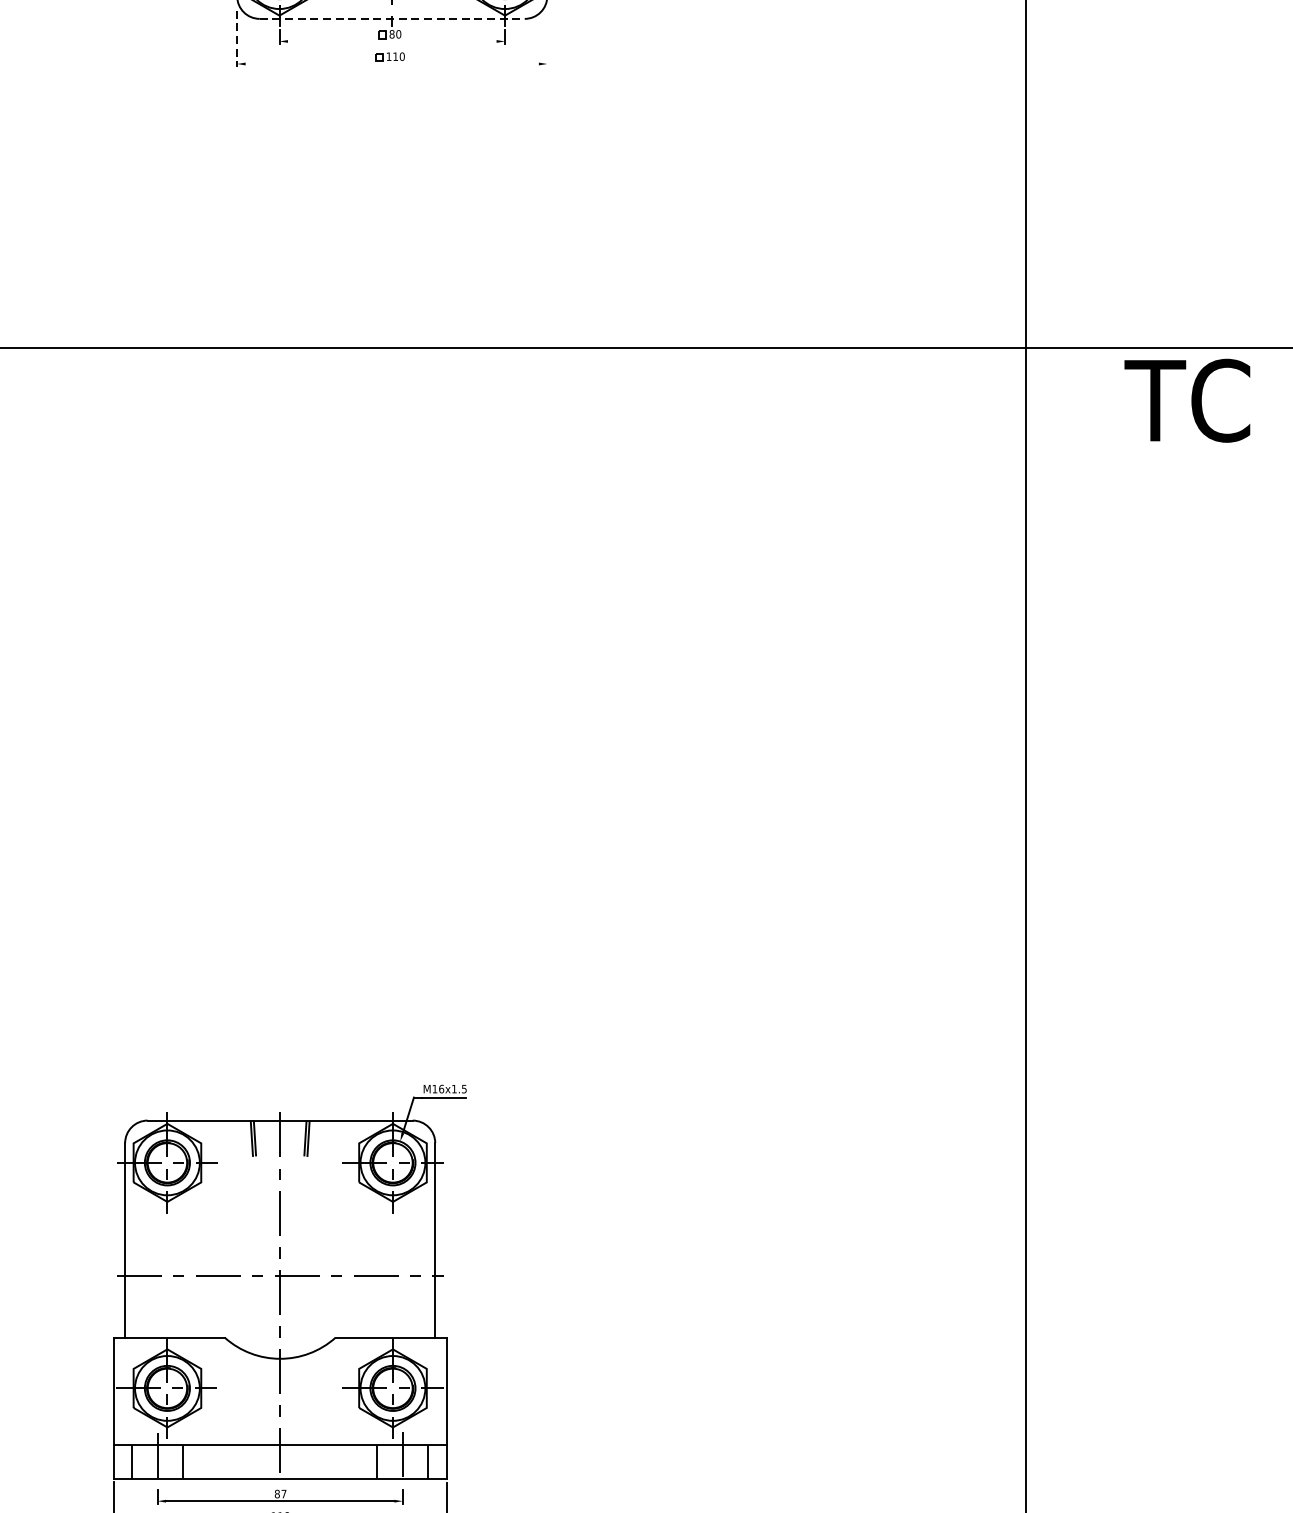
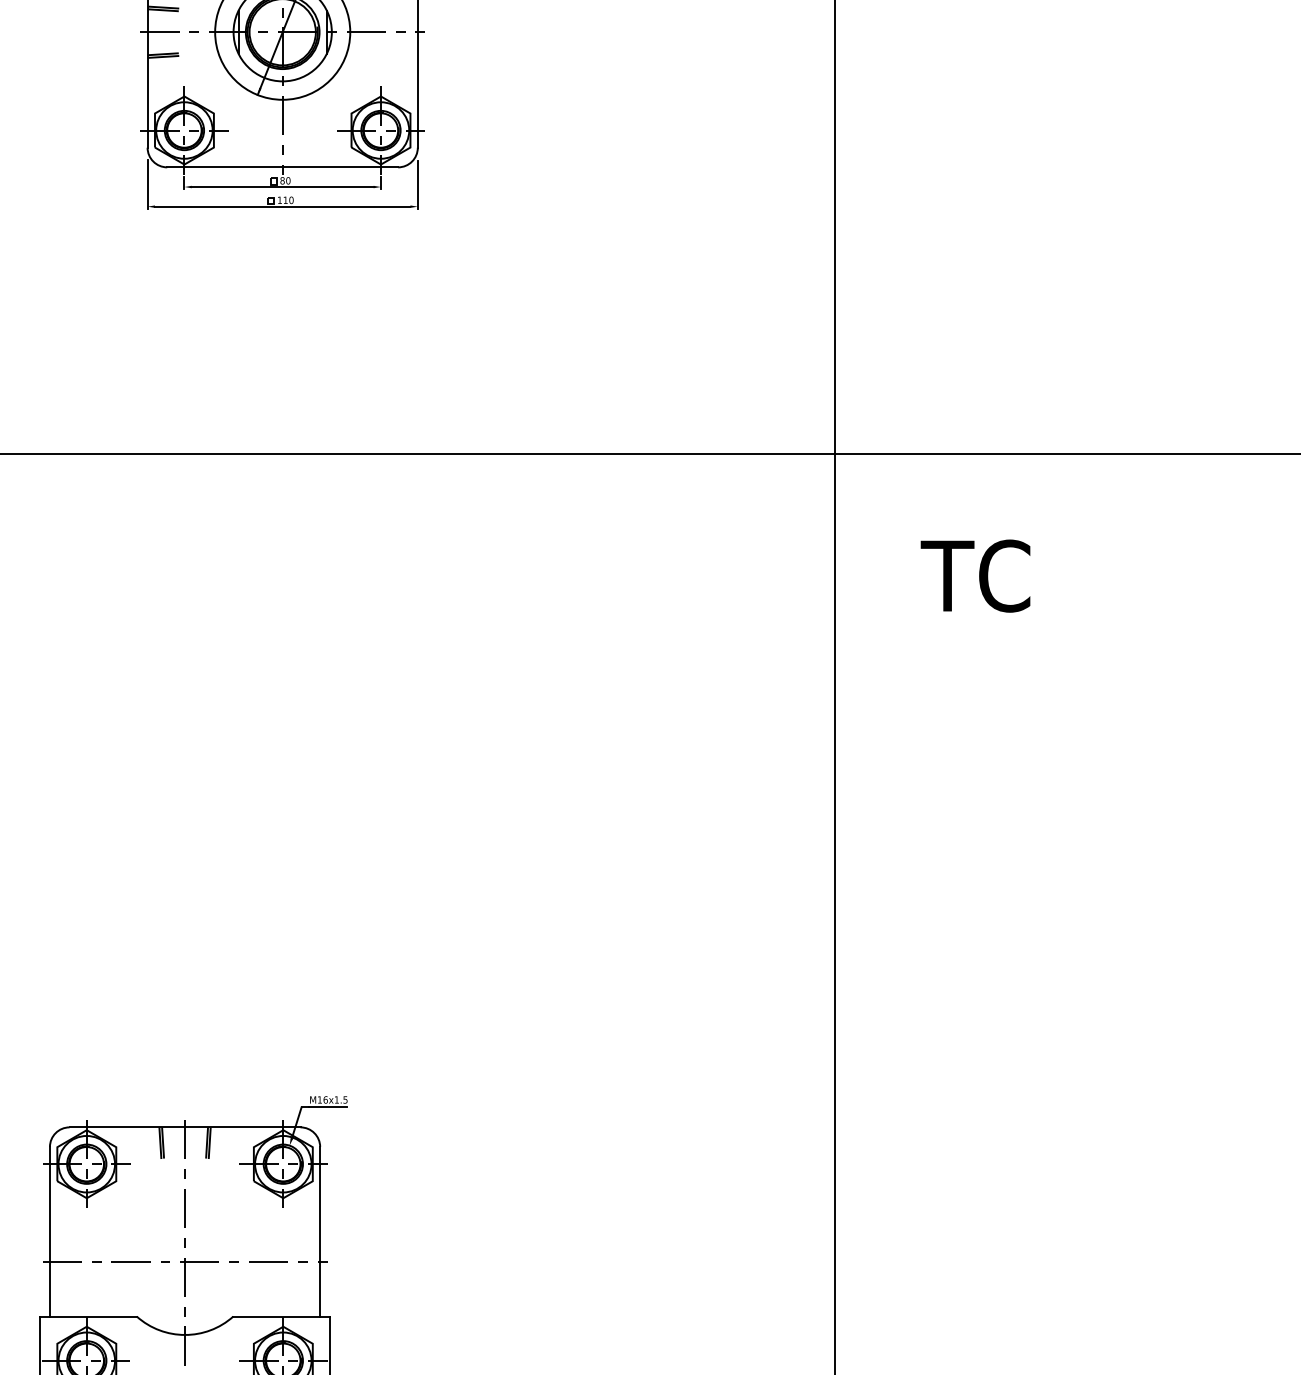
line: (393, 19) -> (283, 167), dashed -> solid
line: (546, 38) -> (417, 184), added
line: (237, 39) -> (147, 185), dashed -> solid
line: (392, 41) -> (282, 187), added
line: (392, 63) -> (282, 206), added
text: (1187, 400) -> (975, 575), moved

